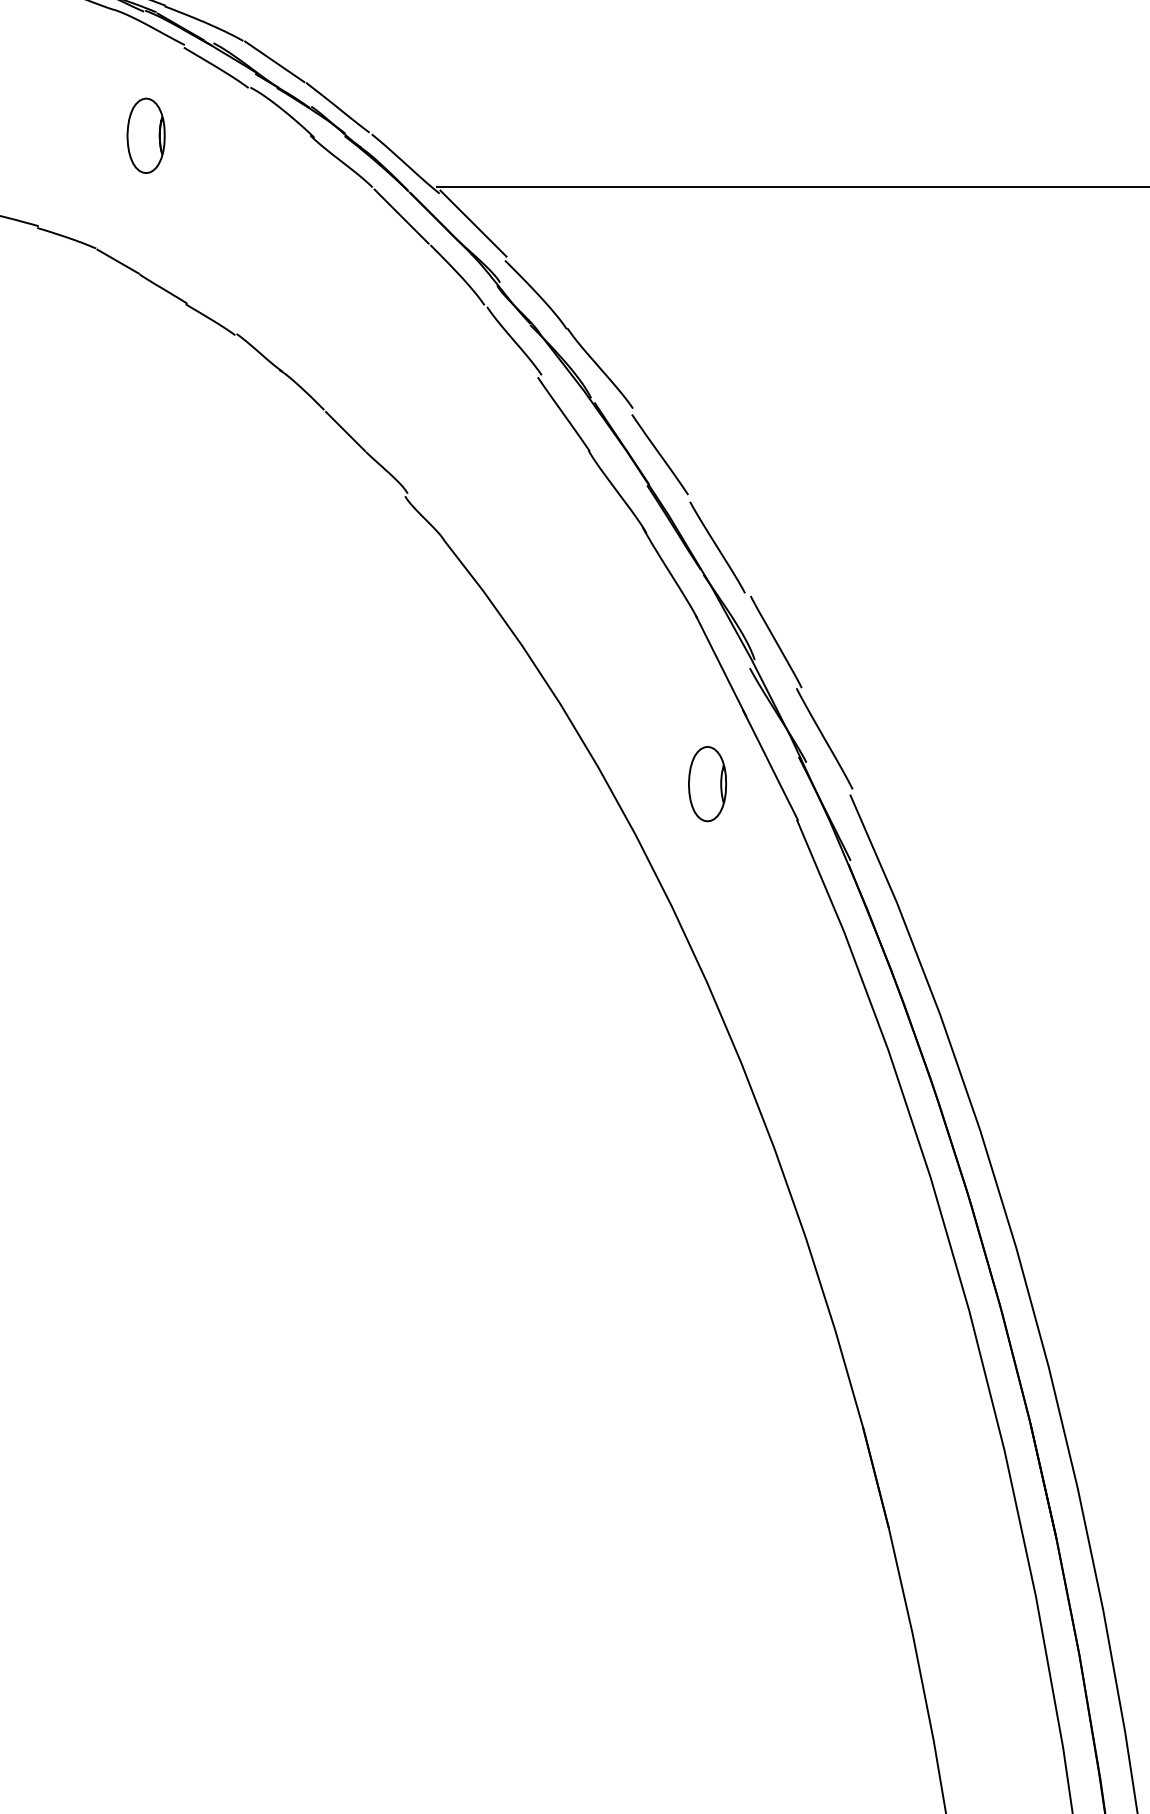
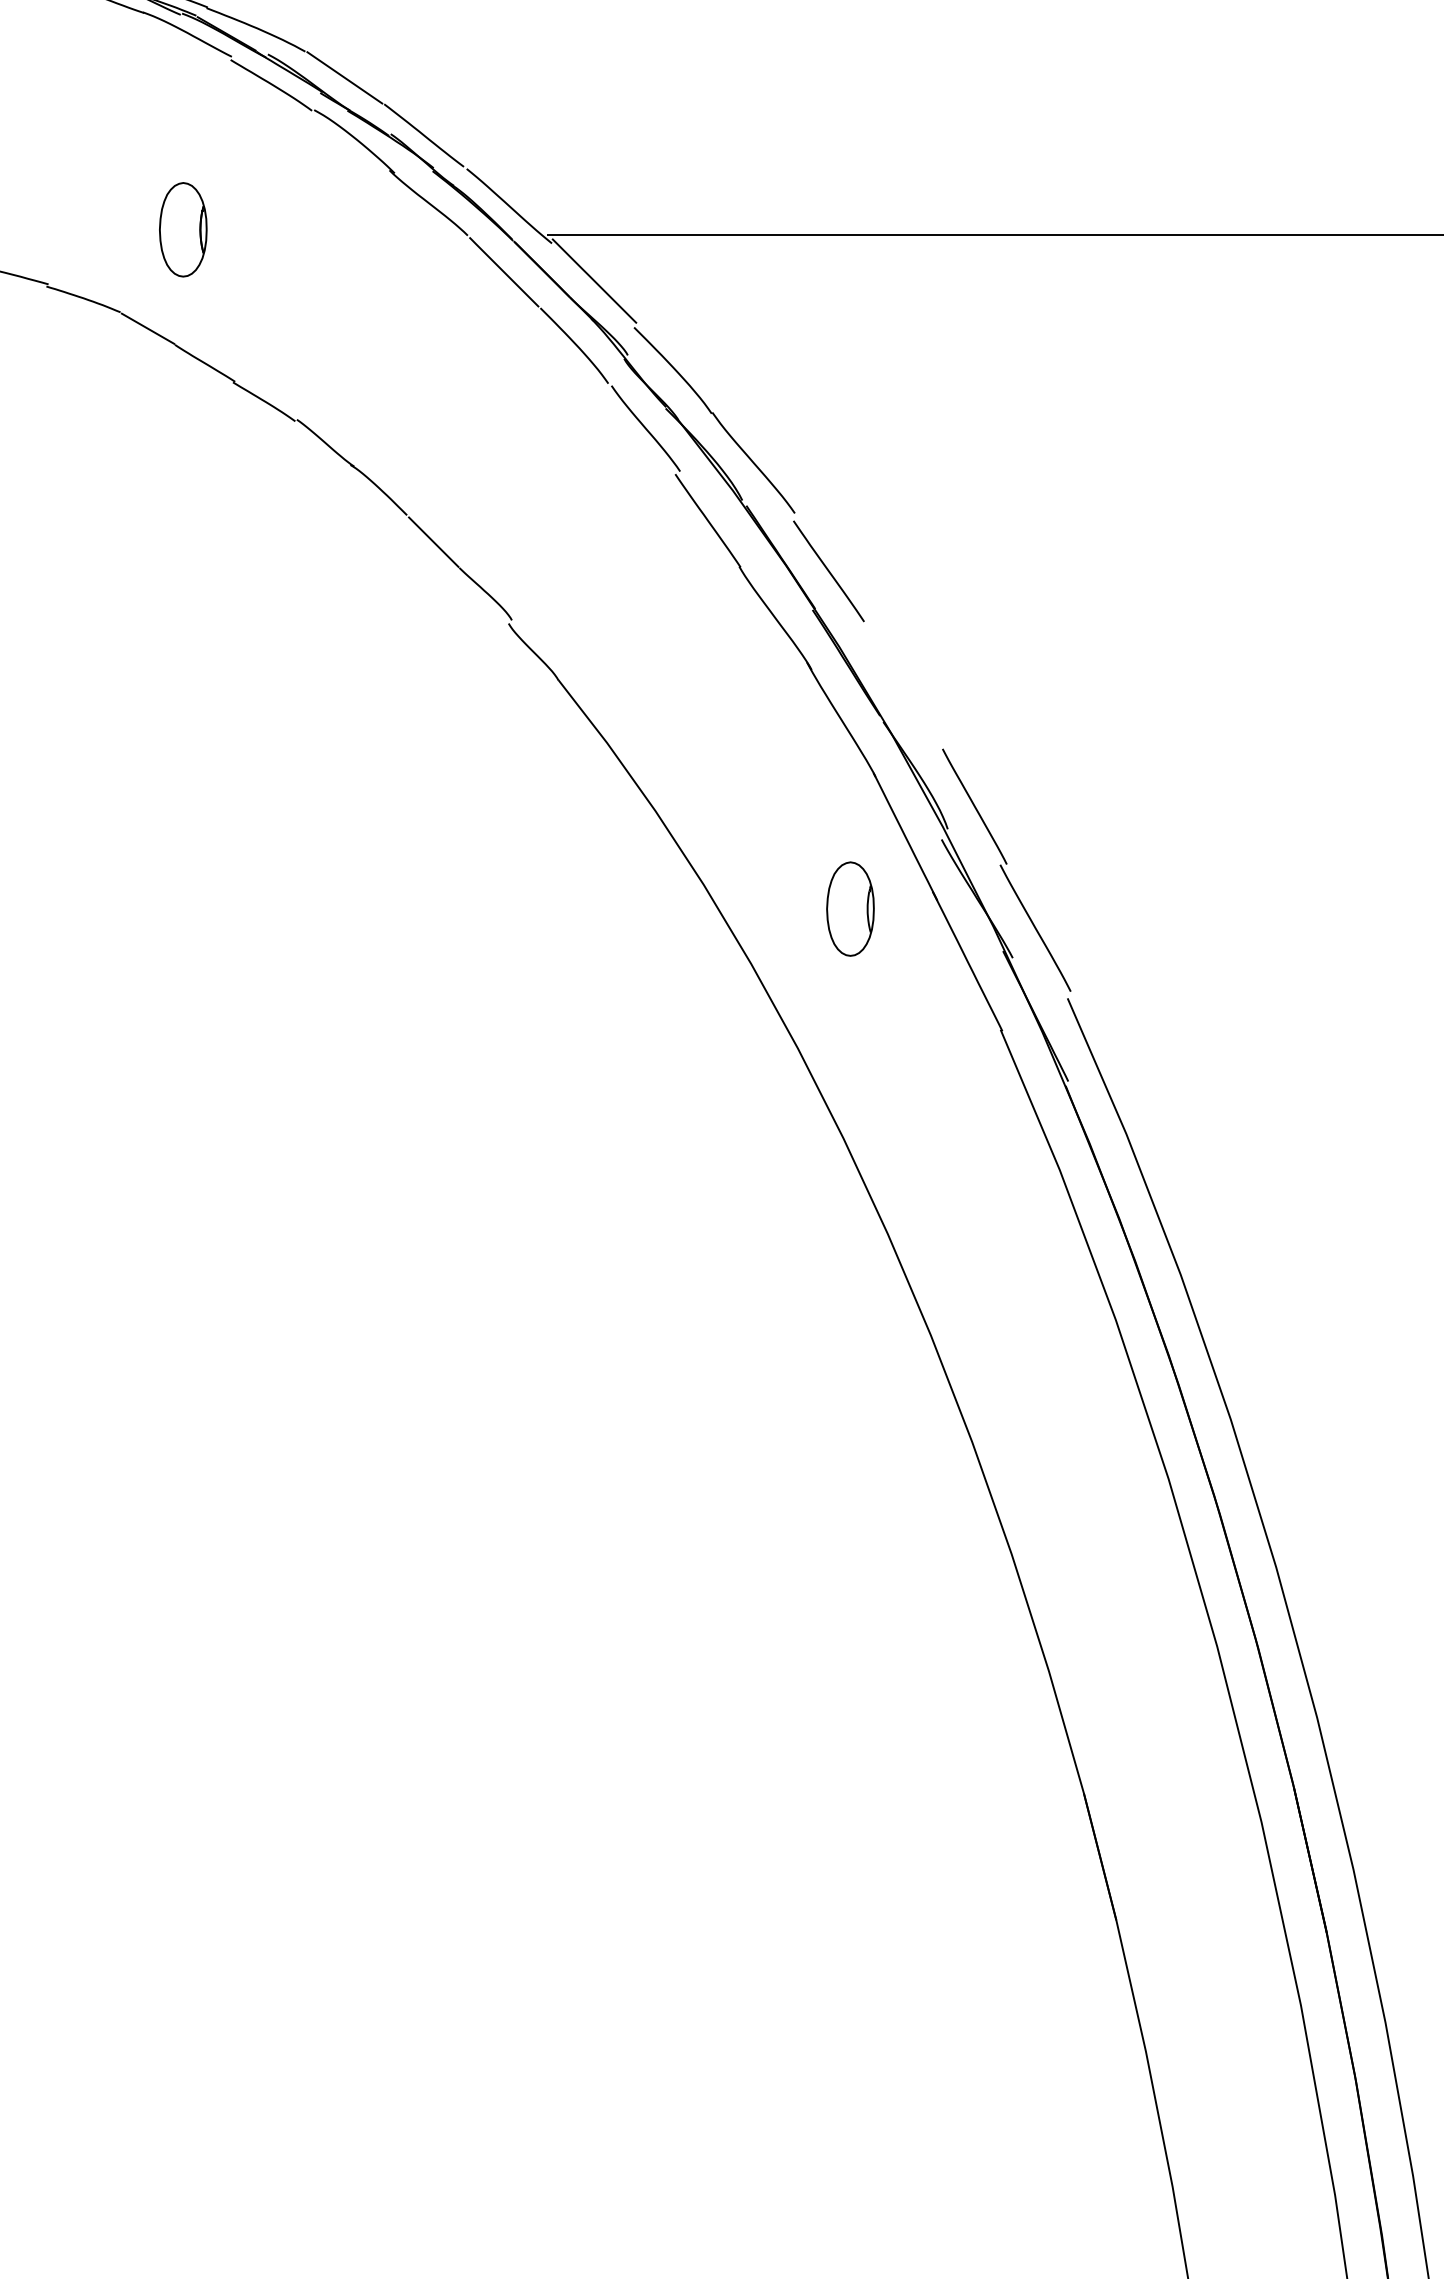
part: (146, 135) -> (183, 229), moved
line: (717, 547) -> (901, 687), removed
part: (707, 783) -> (850, 908), moved

